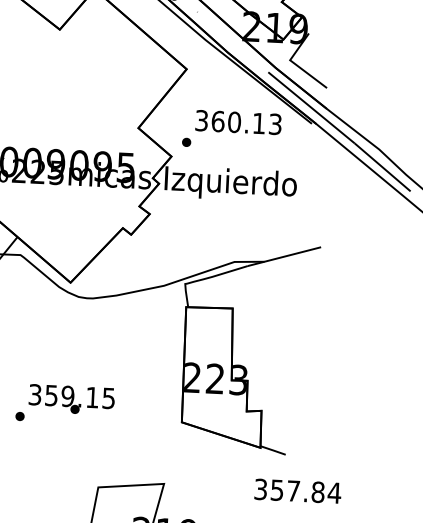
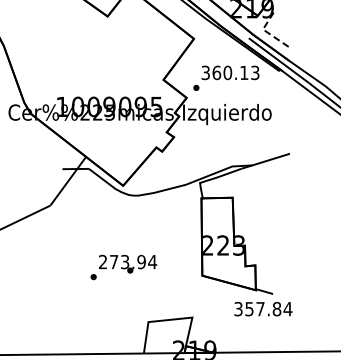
line: (295, 63) -> (266, 31), solid -> dashed
text: (73, 395) -> (128, 261), 359.15 -> 273.94
text: (298, 491) -> (263, 309), moved

